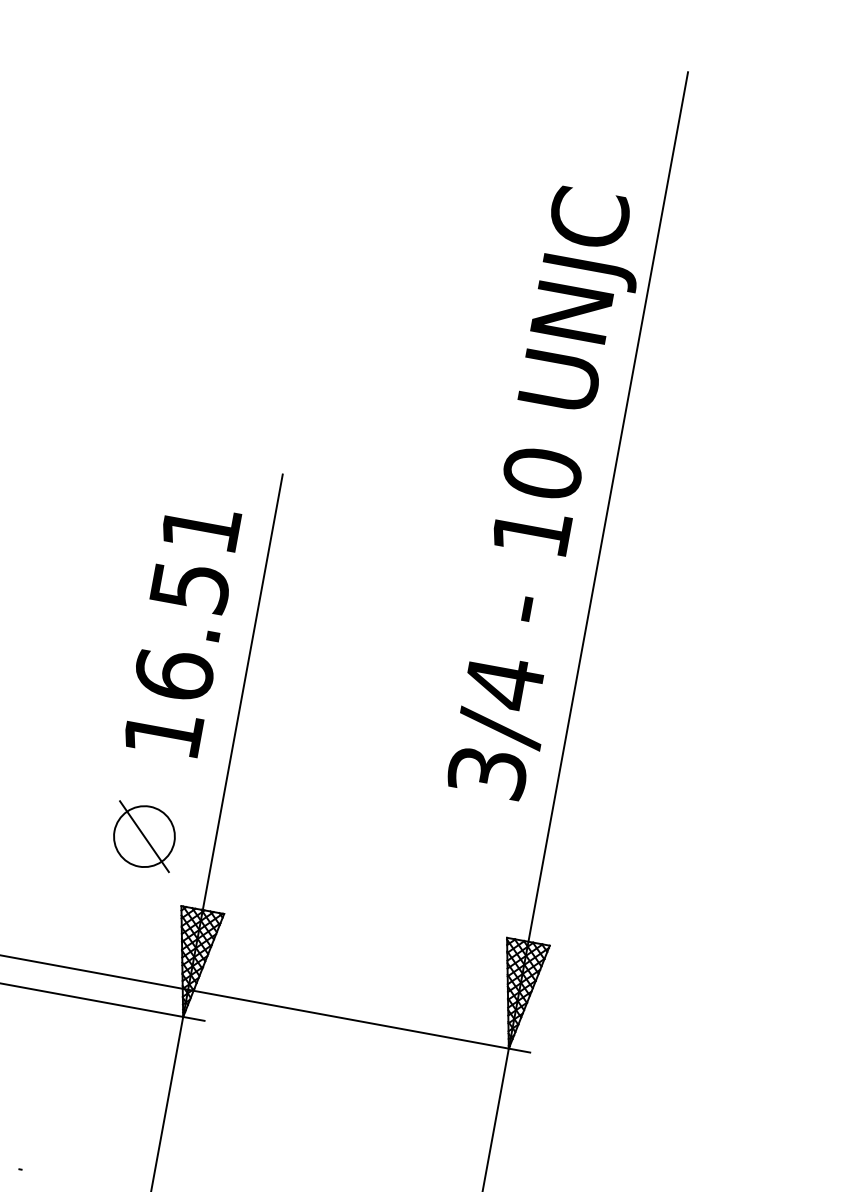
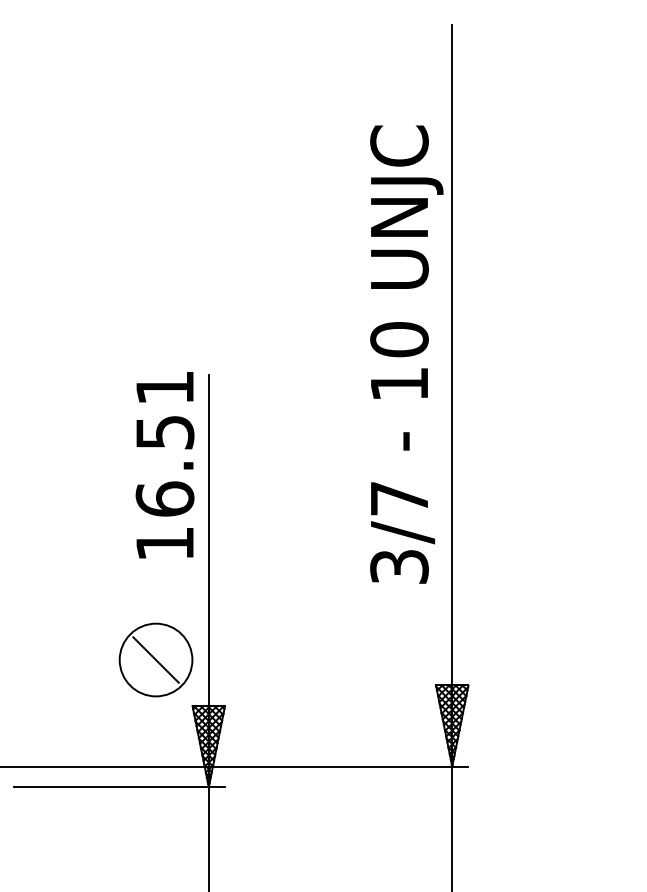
text: (181, 630) -> (164, 465), moved
text: (504, 682) -> (399, 498), 3/4 -> 3/7
circle: (143, 835) -> (155, 659), size x1.6

